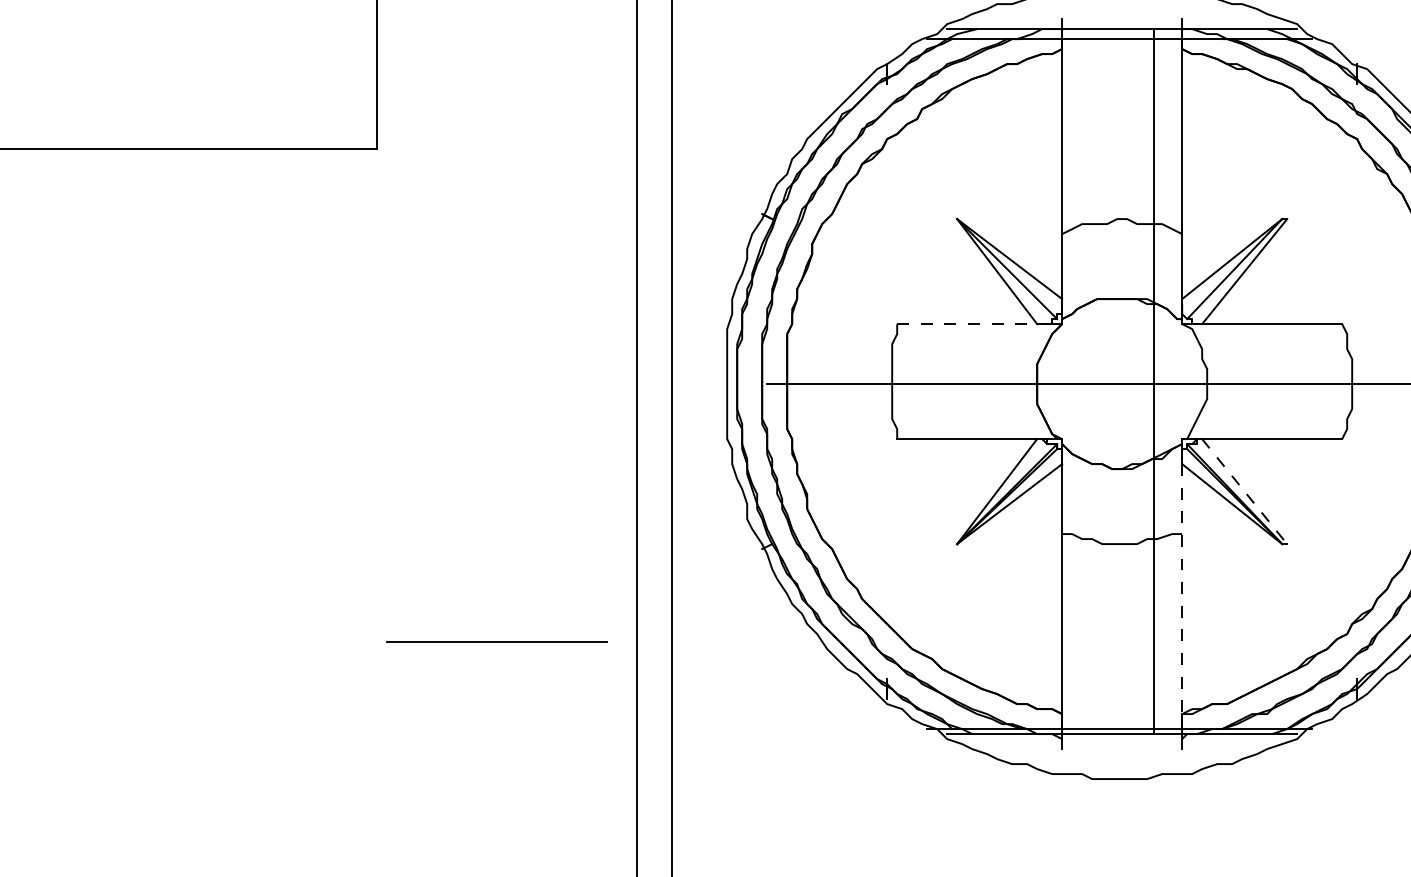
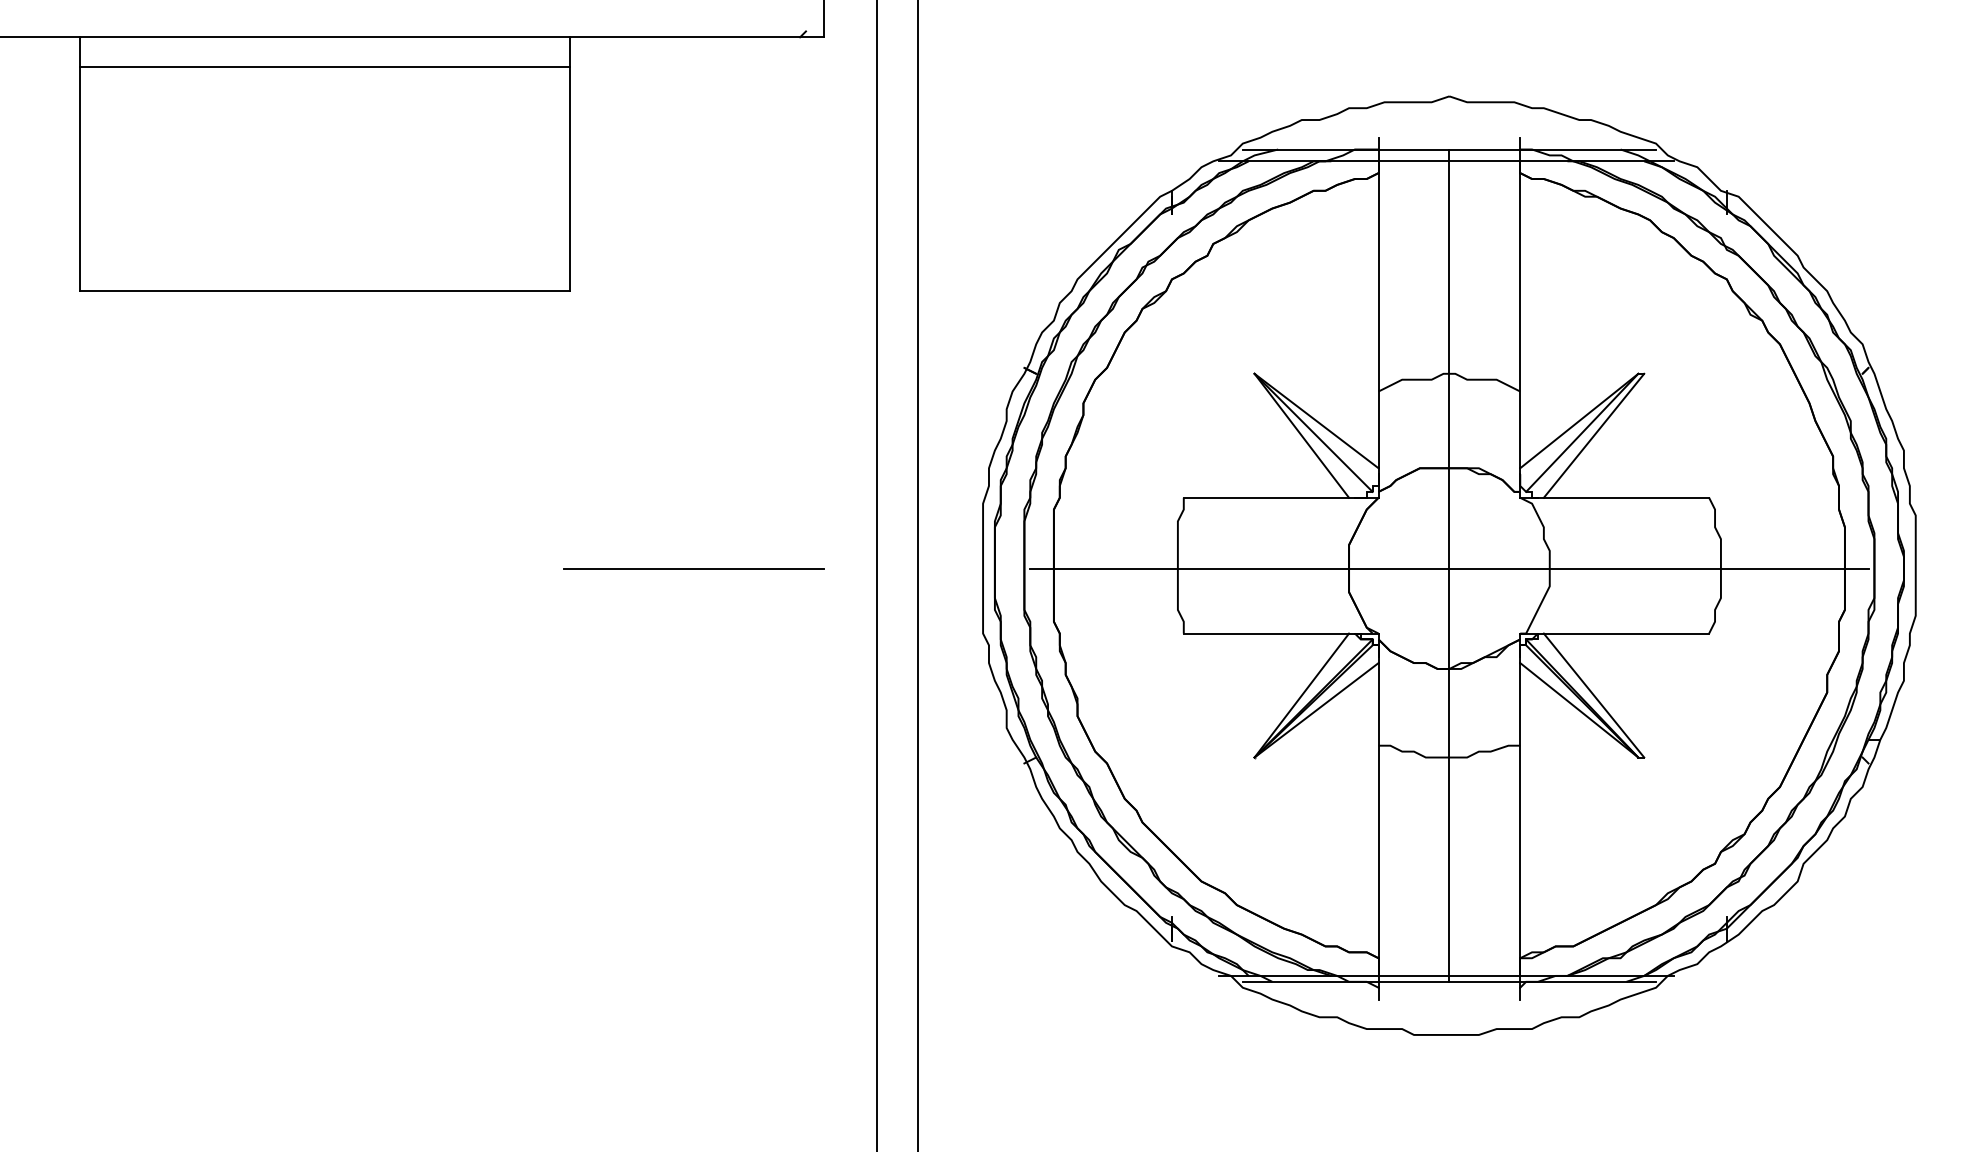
line: (967, 323) -> (1266, 497), dashed -> solid
line: (1154, 381) -> (1449, 565), moved
line: (1245, 491) -> (1594, 695), dashed -> solid
line: (1182, 588) -> (1520, 810), dashed -> solid
line: (497, 641) -> (693, 568), moved

